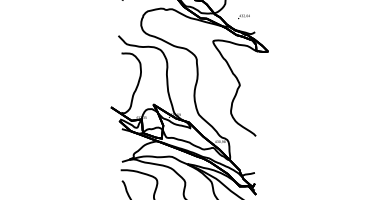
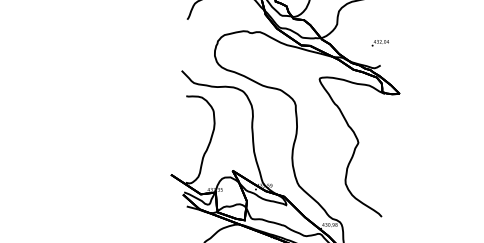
text: (243, 16) -> (379, 42), moved

